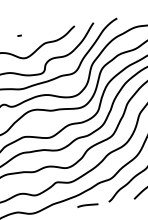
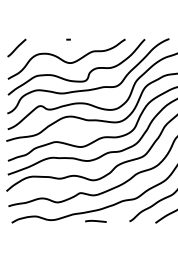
line: (87, 205) -> (95, 221), moved

